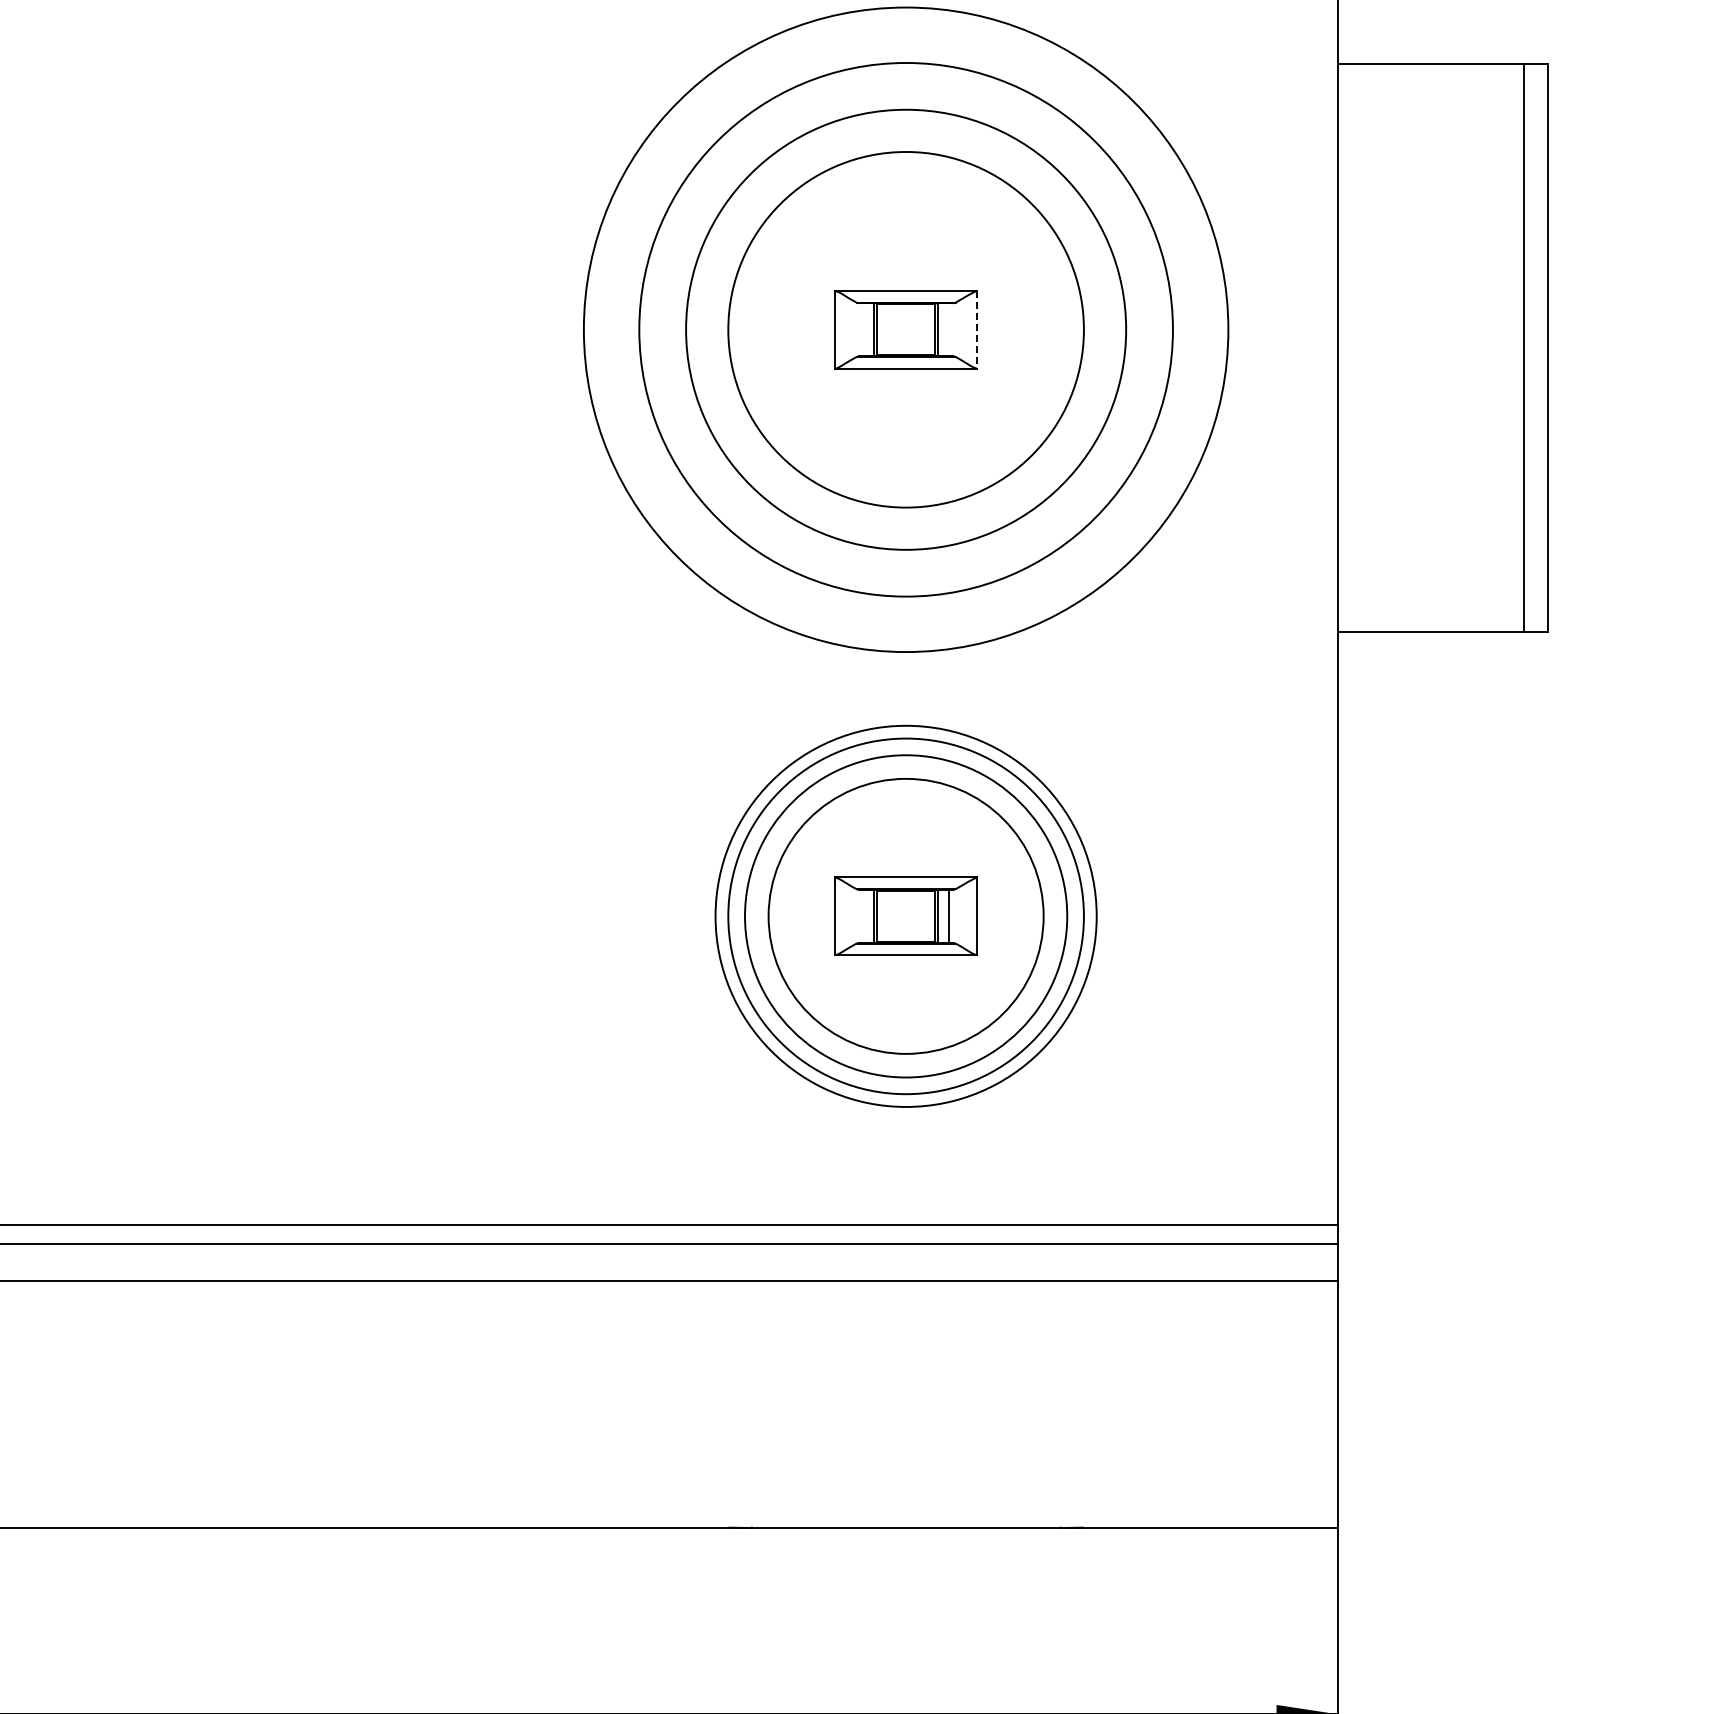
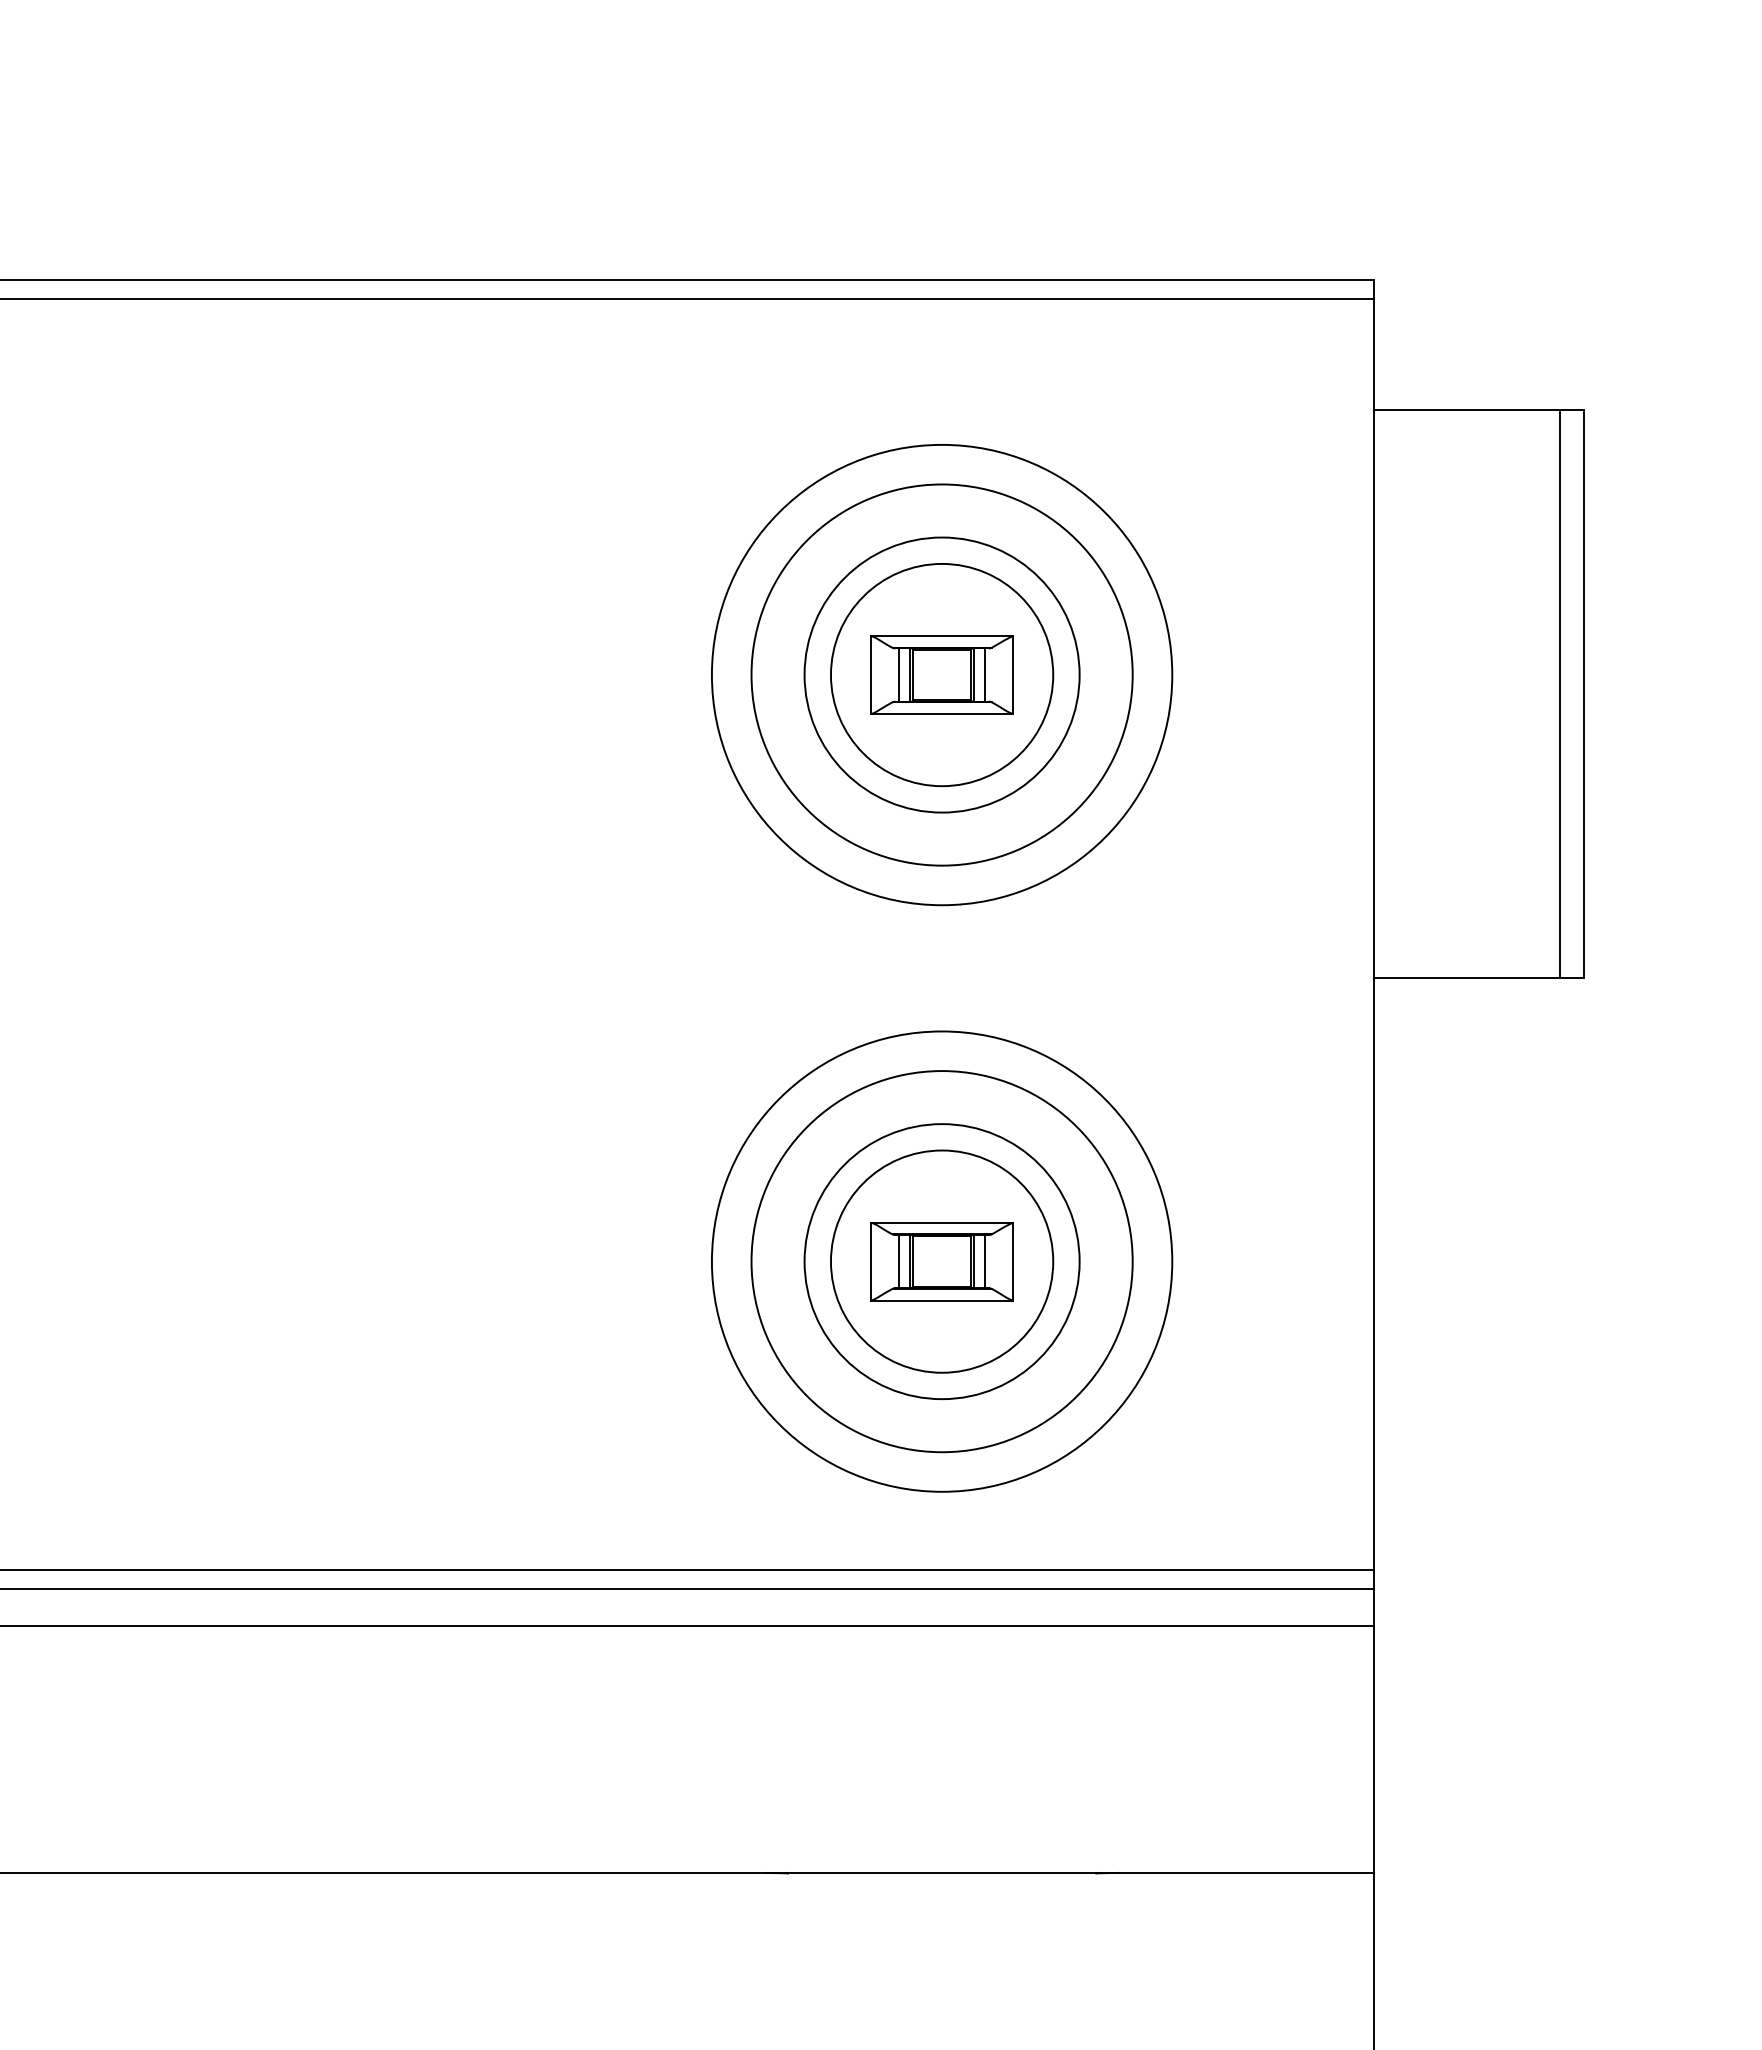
line: (862, 329) -> (898, 674), added
circle: (905, 329) -> (941, 674), size x0.62
circle: (905, 329) -> (941, 674), size x0.62
circle: (905, 329) -> (941, 674), size x0.71
circle: (905, 329) -> (941, 674), size x0.71
line: (949, 329) -> (985, 674), added
line: (976, 330) -> (1012, 675), dashed -> solid
line: (862, 916) -> (898, 1261), added
circle: (905, 916) -> (941, 1261), size x0.62
circle: (905, 916) -> (941, 1261), size x1.43

